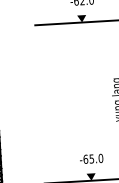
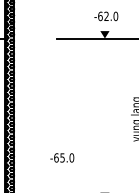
text: (91, 158) -> (62, 157), moved

